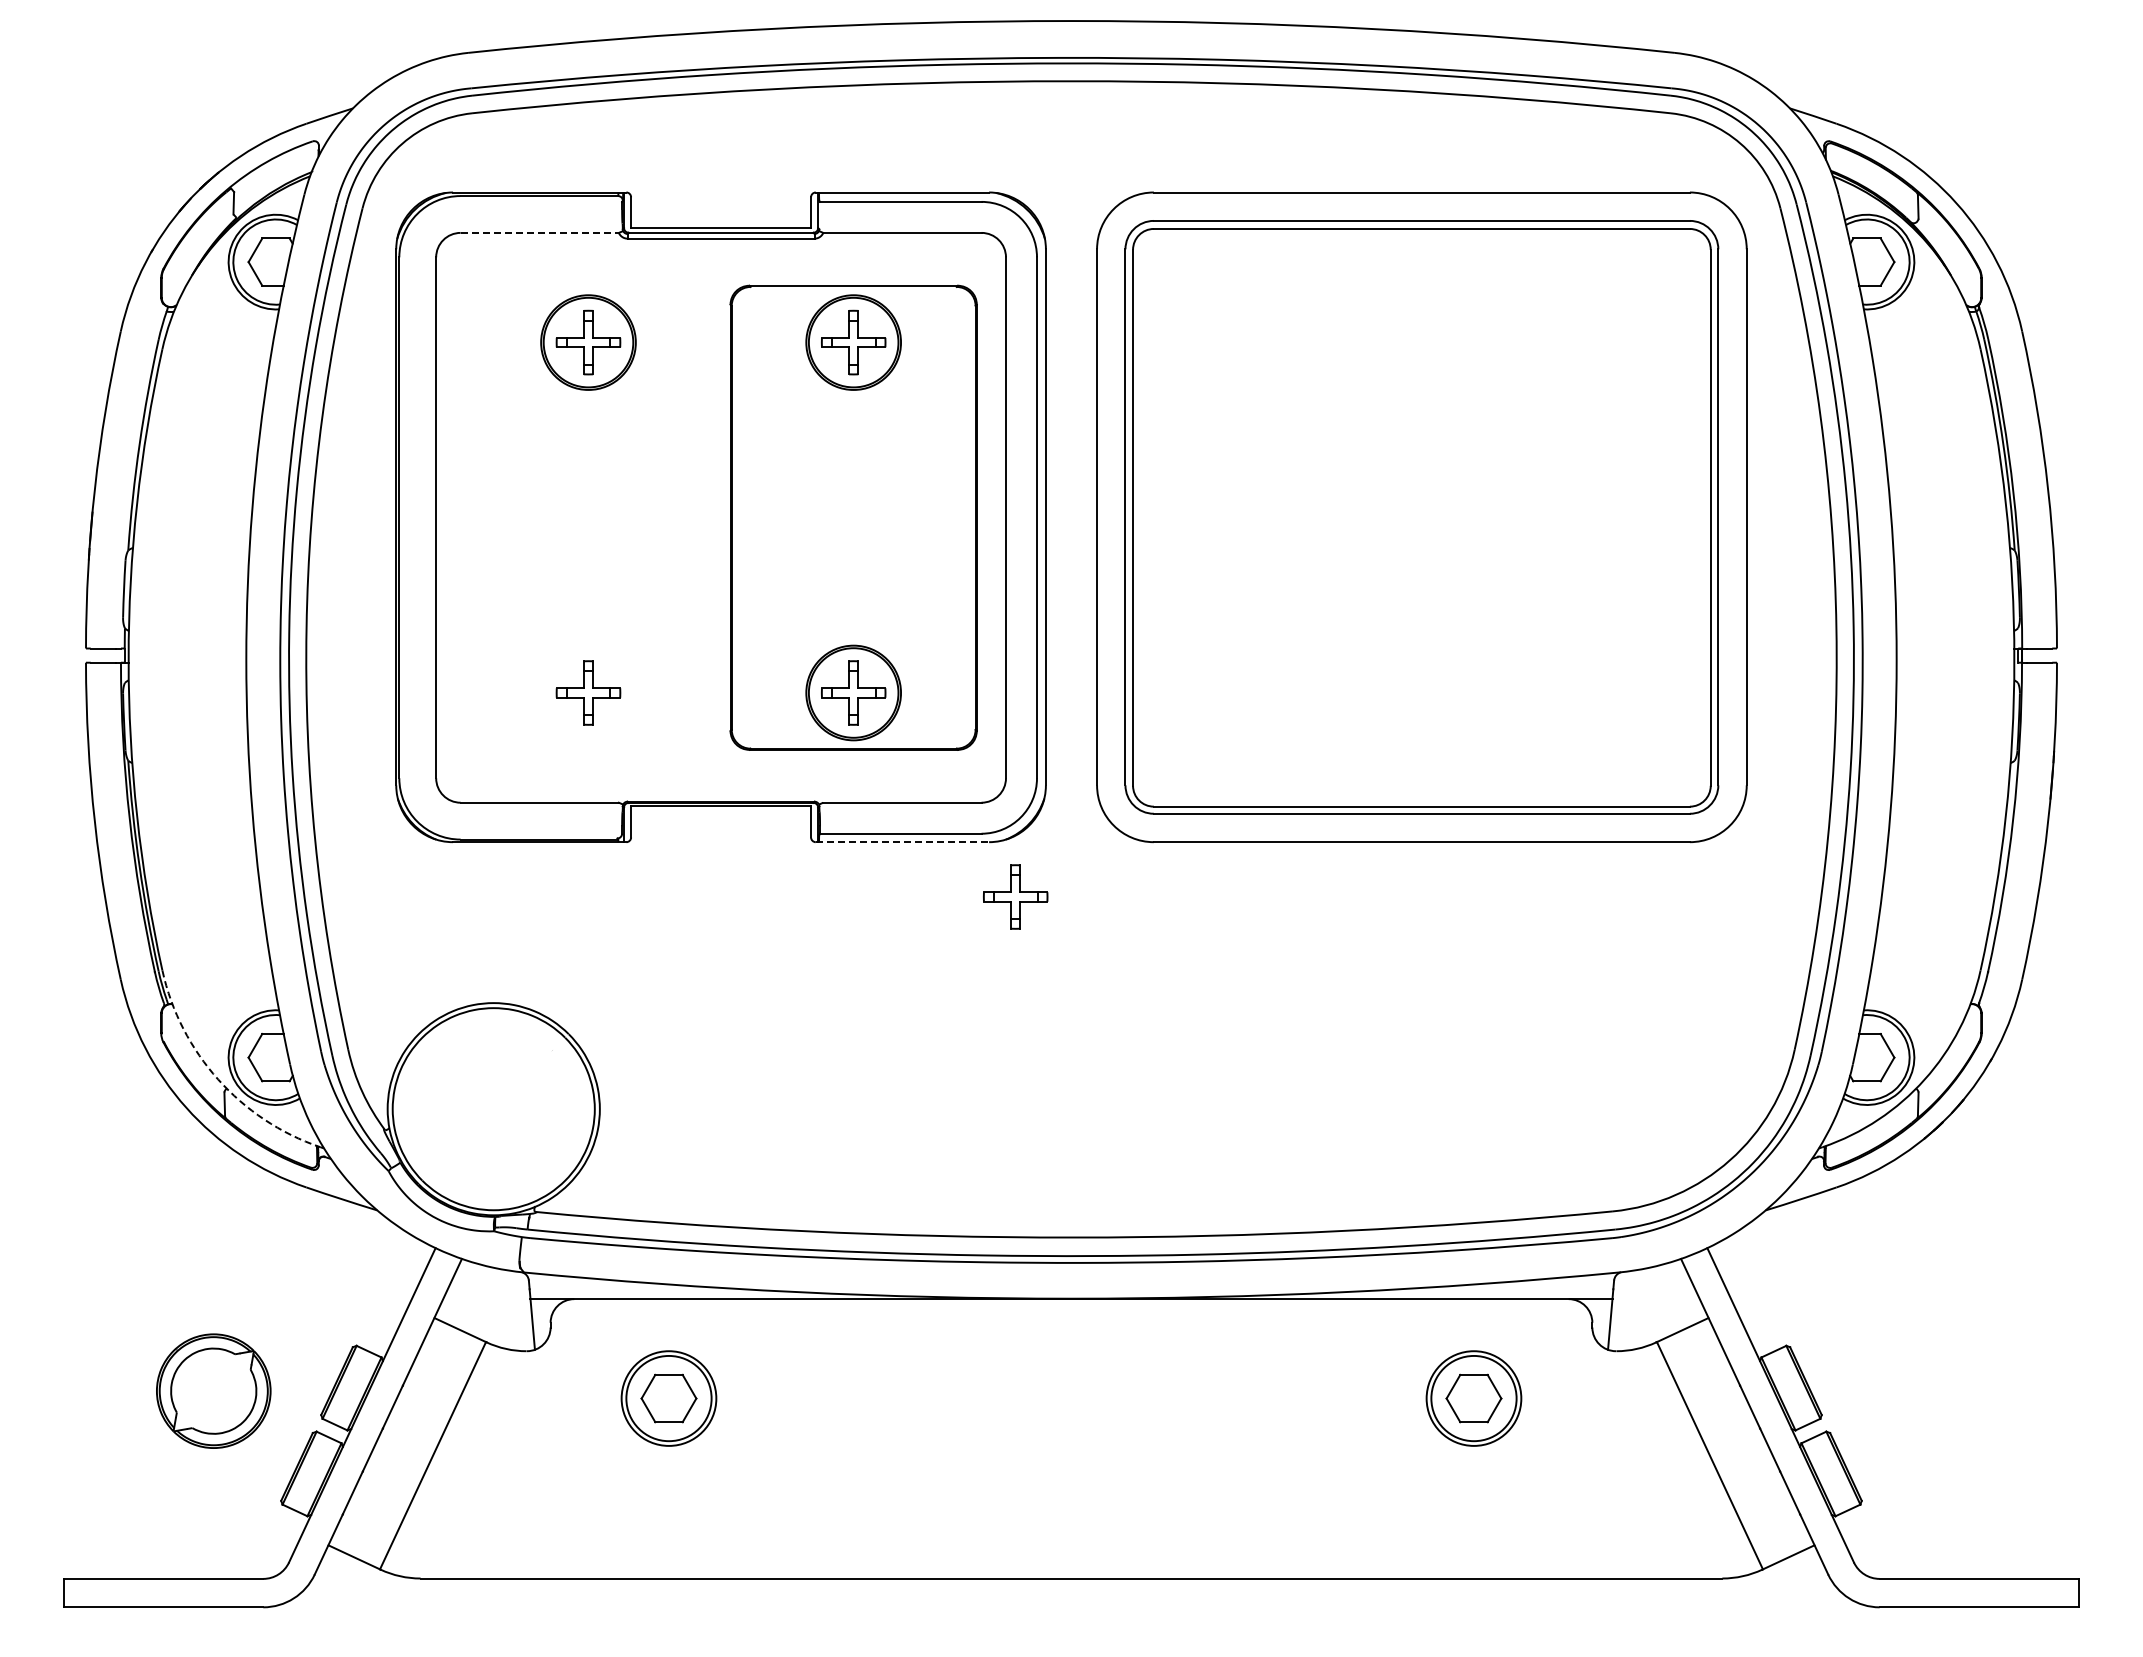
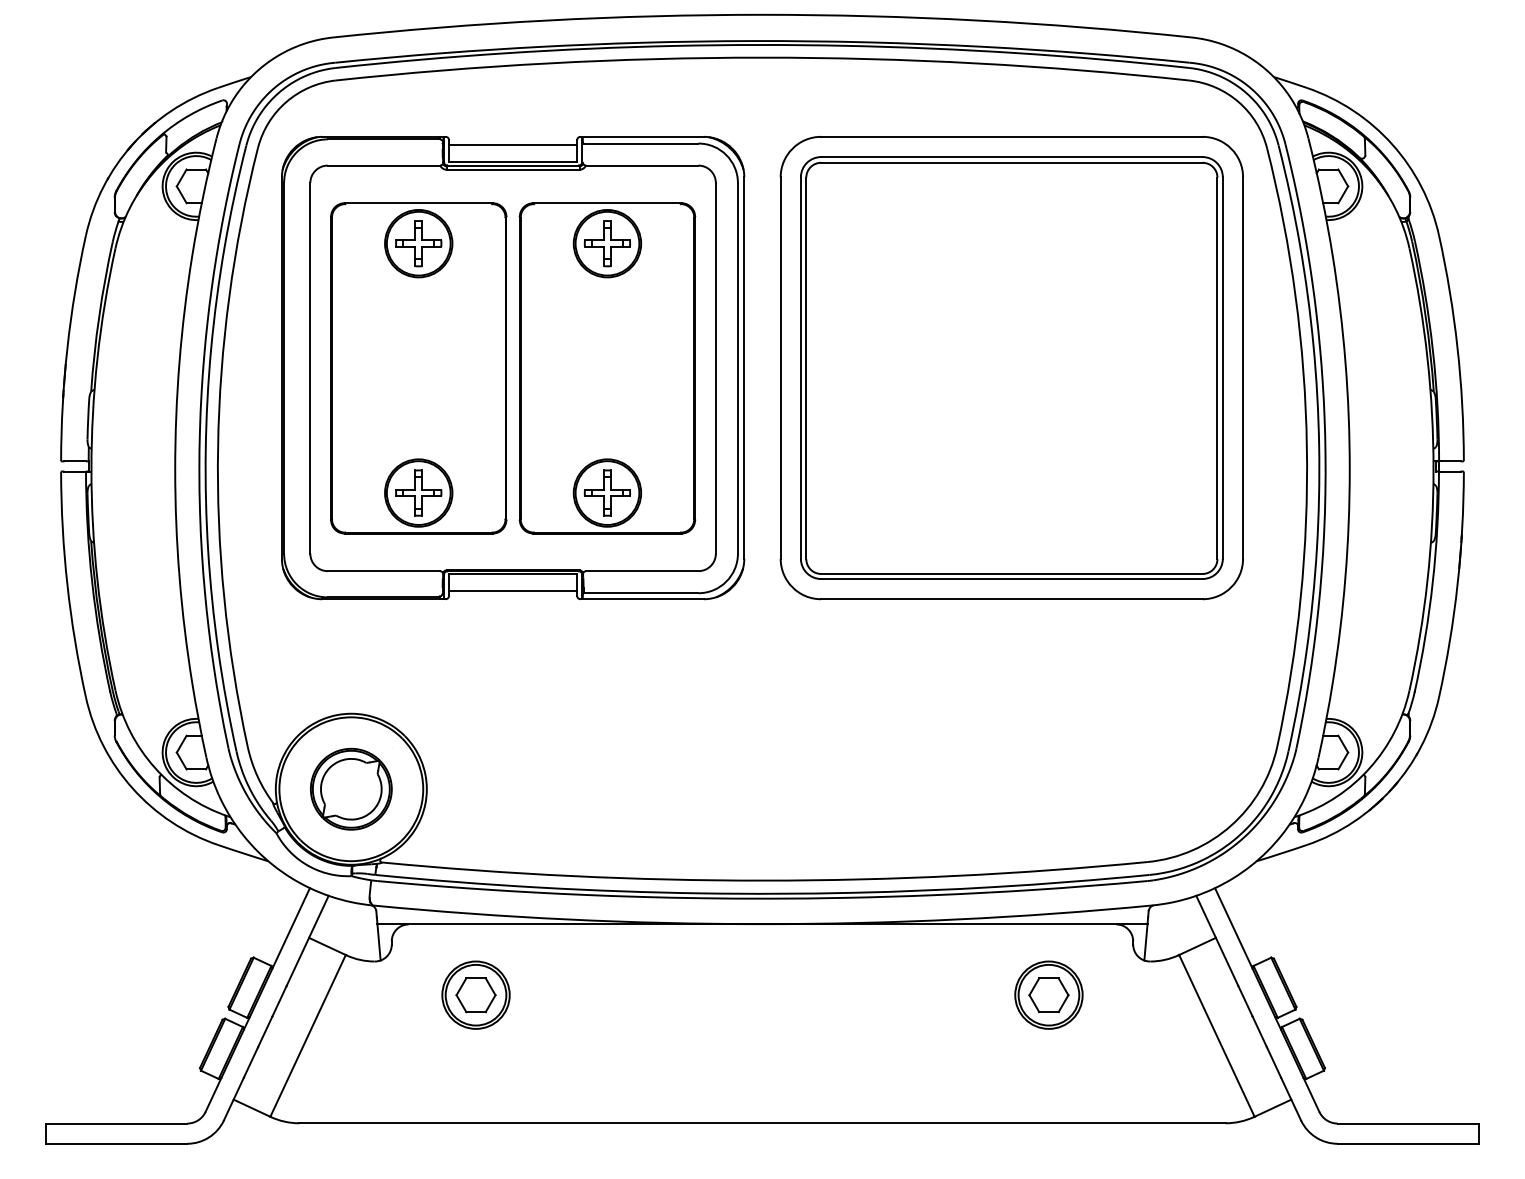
line: (721, 203) -> (513, 144), added
line: (540, 232) -> (384, 165), dashed -> solid
part: (588, 517) -> (418, 368), added
line: (721, 830) -> (513, 590), added
line: (902, 842) -> (642, 599), dashed -> solid
part: (1015, 896) -> (722, 637), removed
arc: (218, 1079) -> (155, 768), dashed -> solid
part: (213, 1390) -> (351, 788), moved

